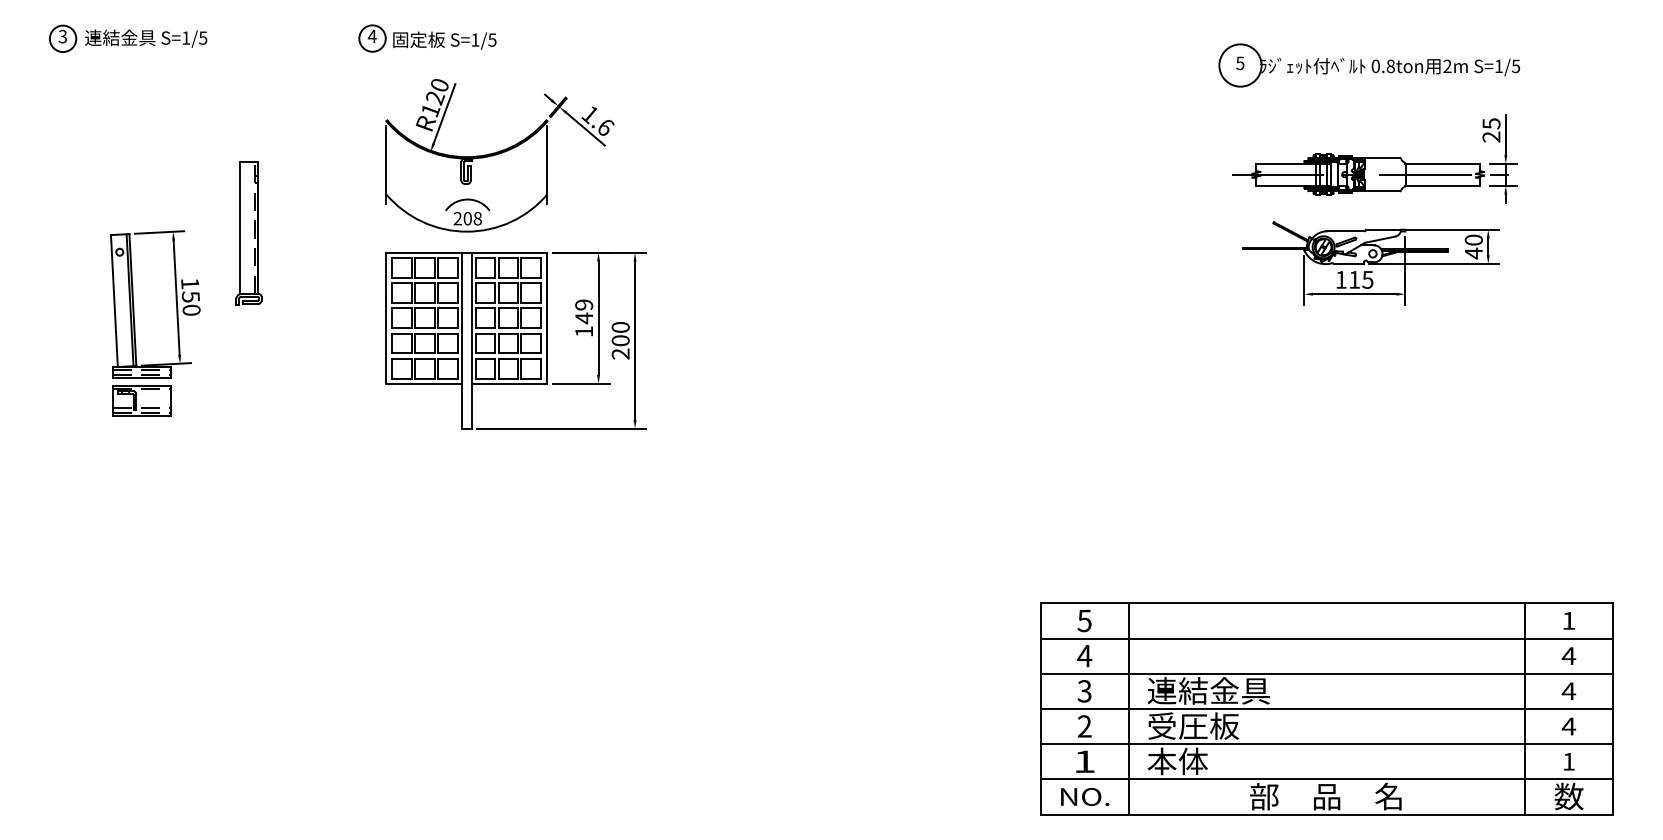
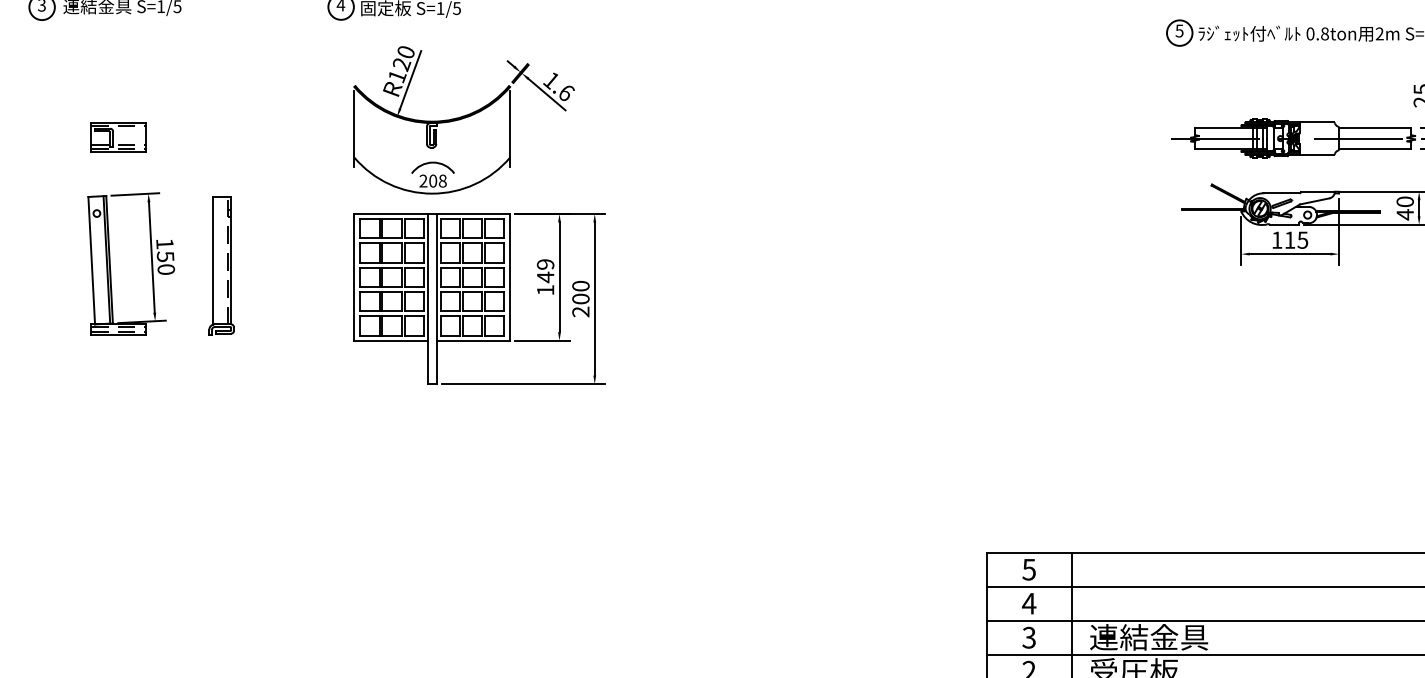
circle: (1240, 65) -> (1179, 33), size x0.62
part: (248, 233) -> (221, 265), moved
part: (141, 400) -> (117, 137), moved

